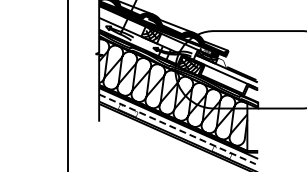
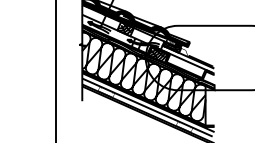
line: (177, 129) -> (147, 107), dashed -> solid

